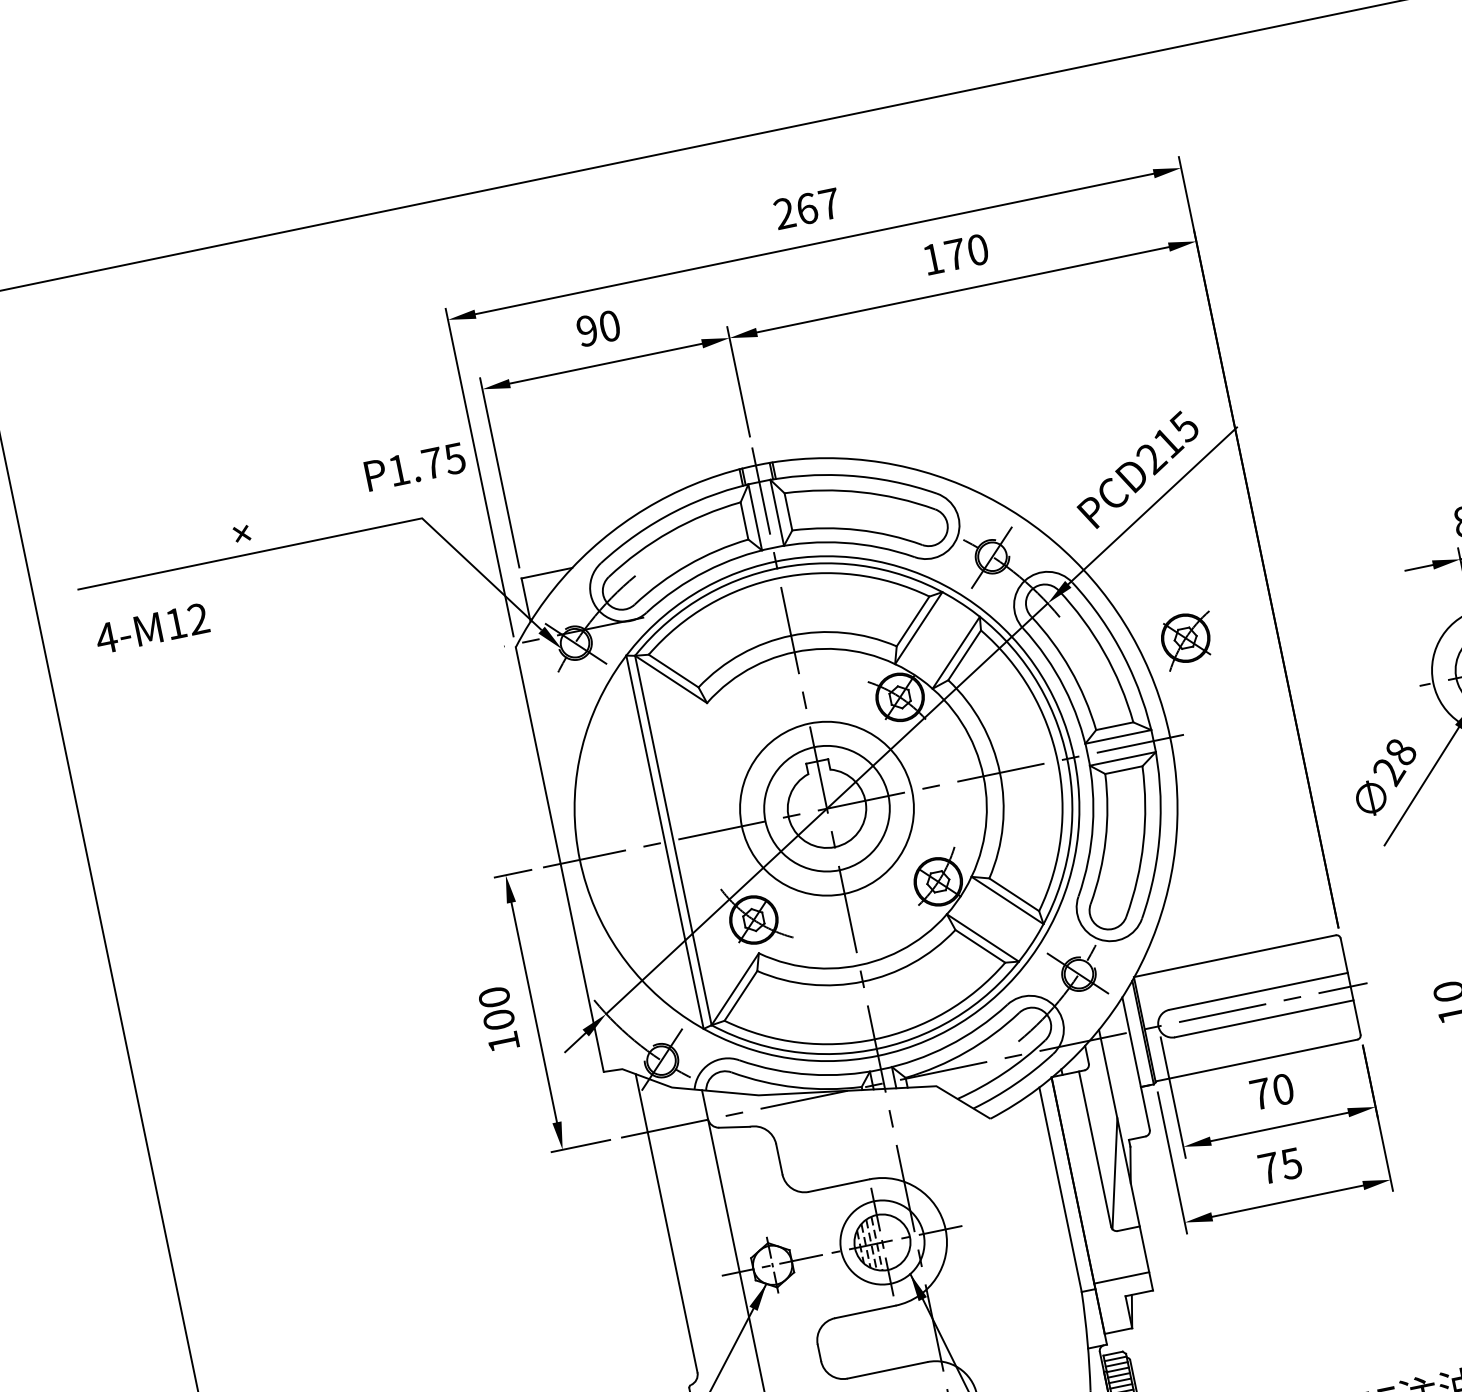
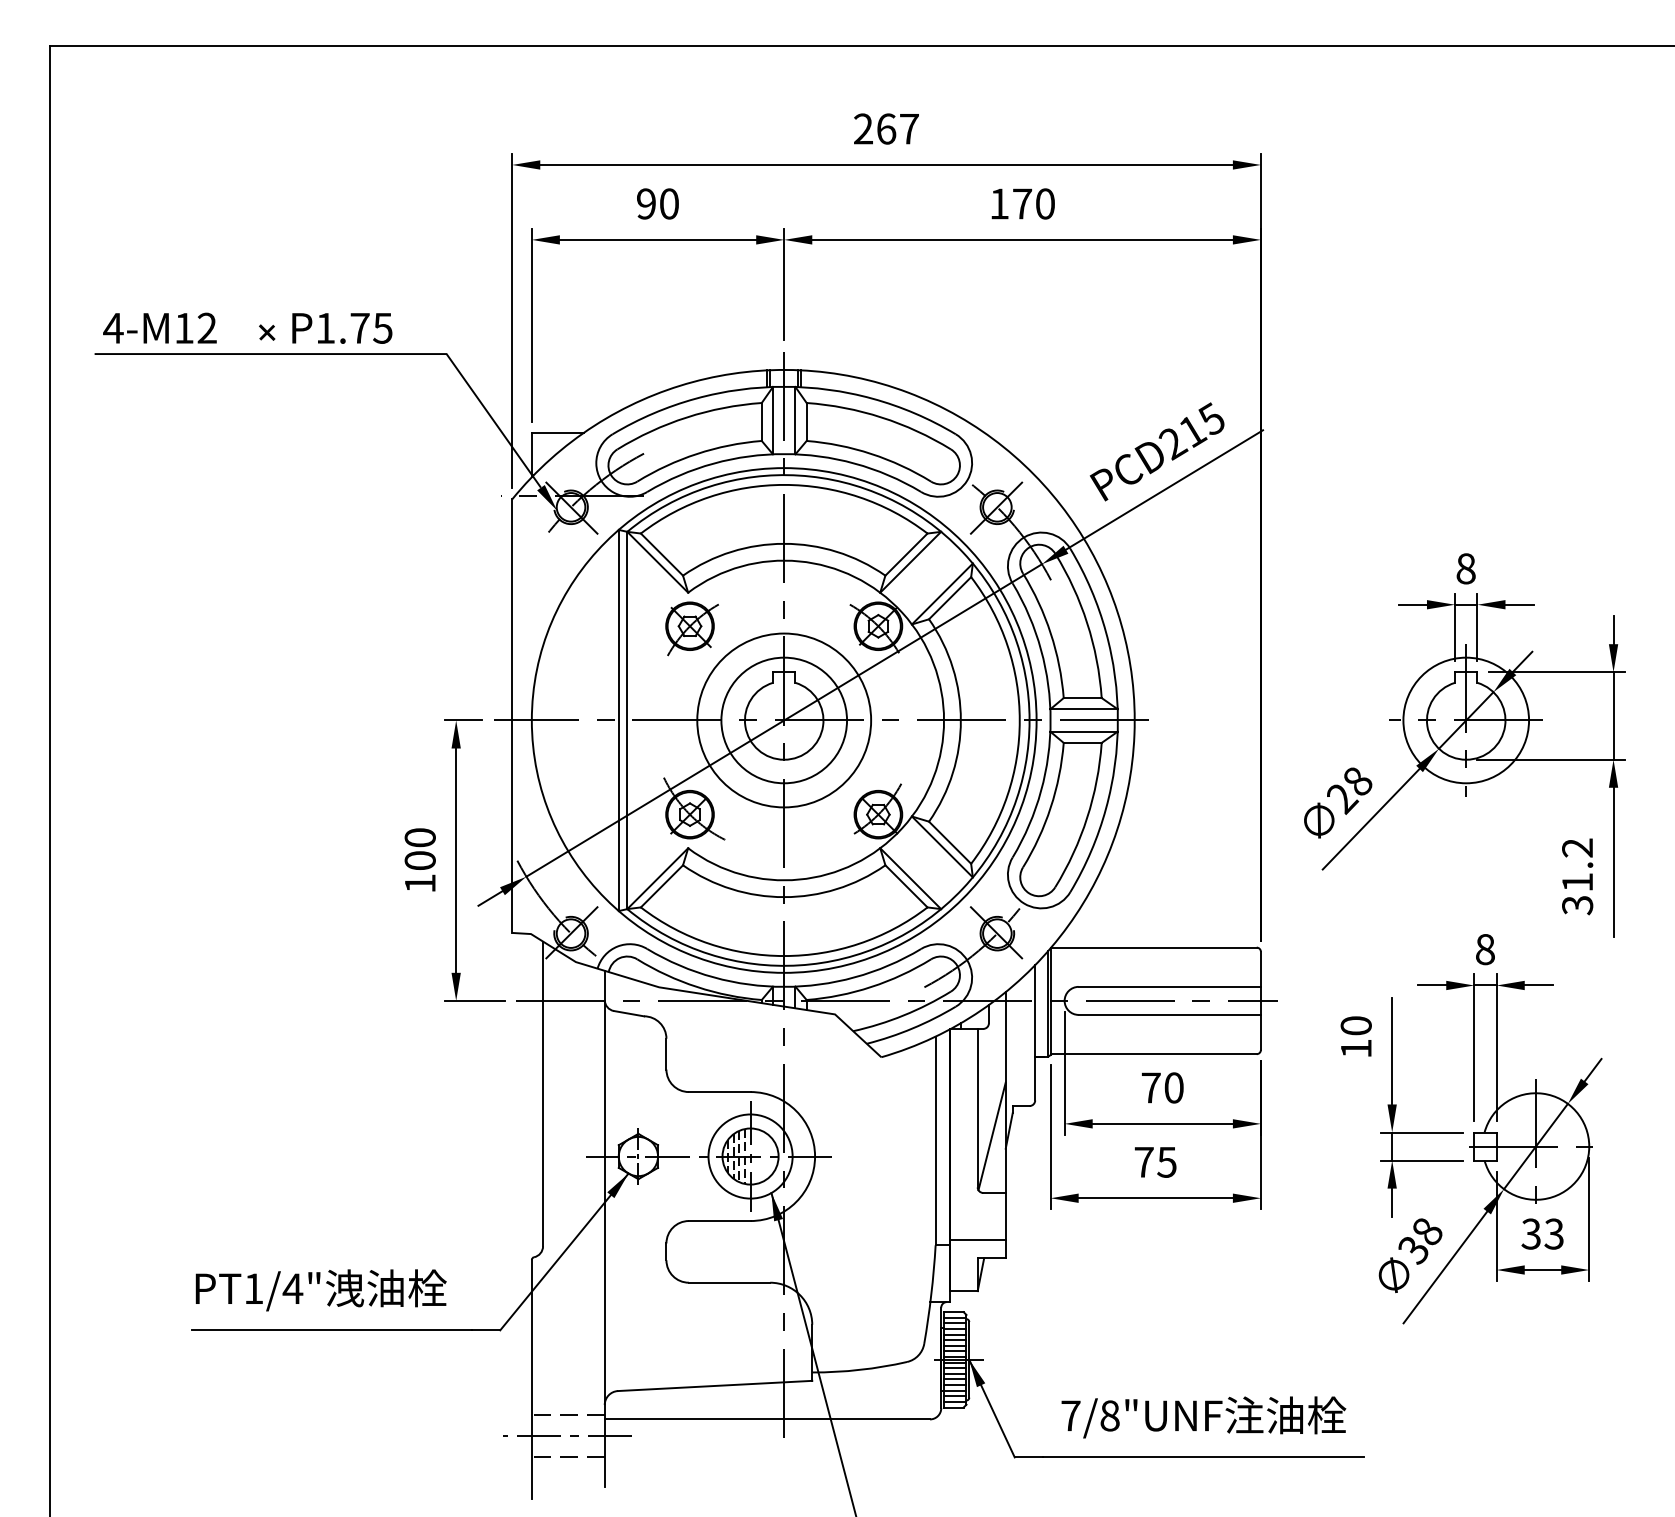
text: (415, 467) -> (342, 328), moved
text: (151, 627) -> (159, 327), moved
part: (1187, 640) -> (691, 628), moved

